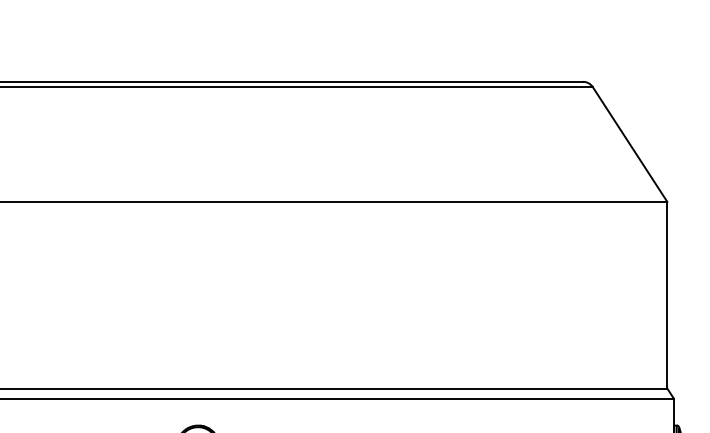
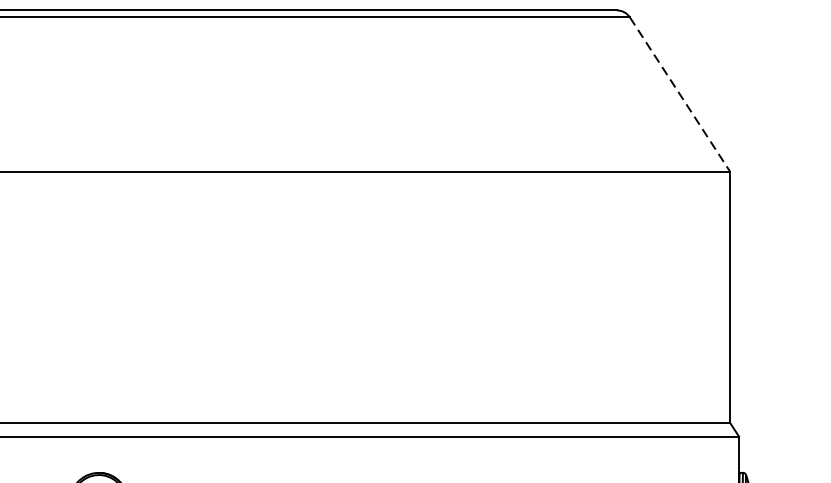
line: (630, 144) -> (680, 94), solid -> dashed

